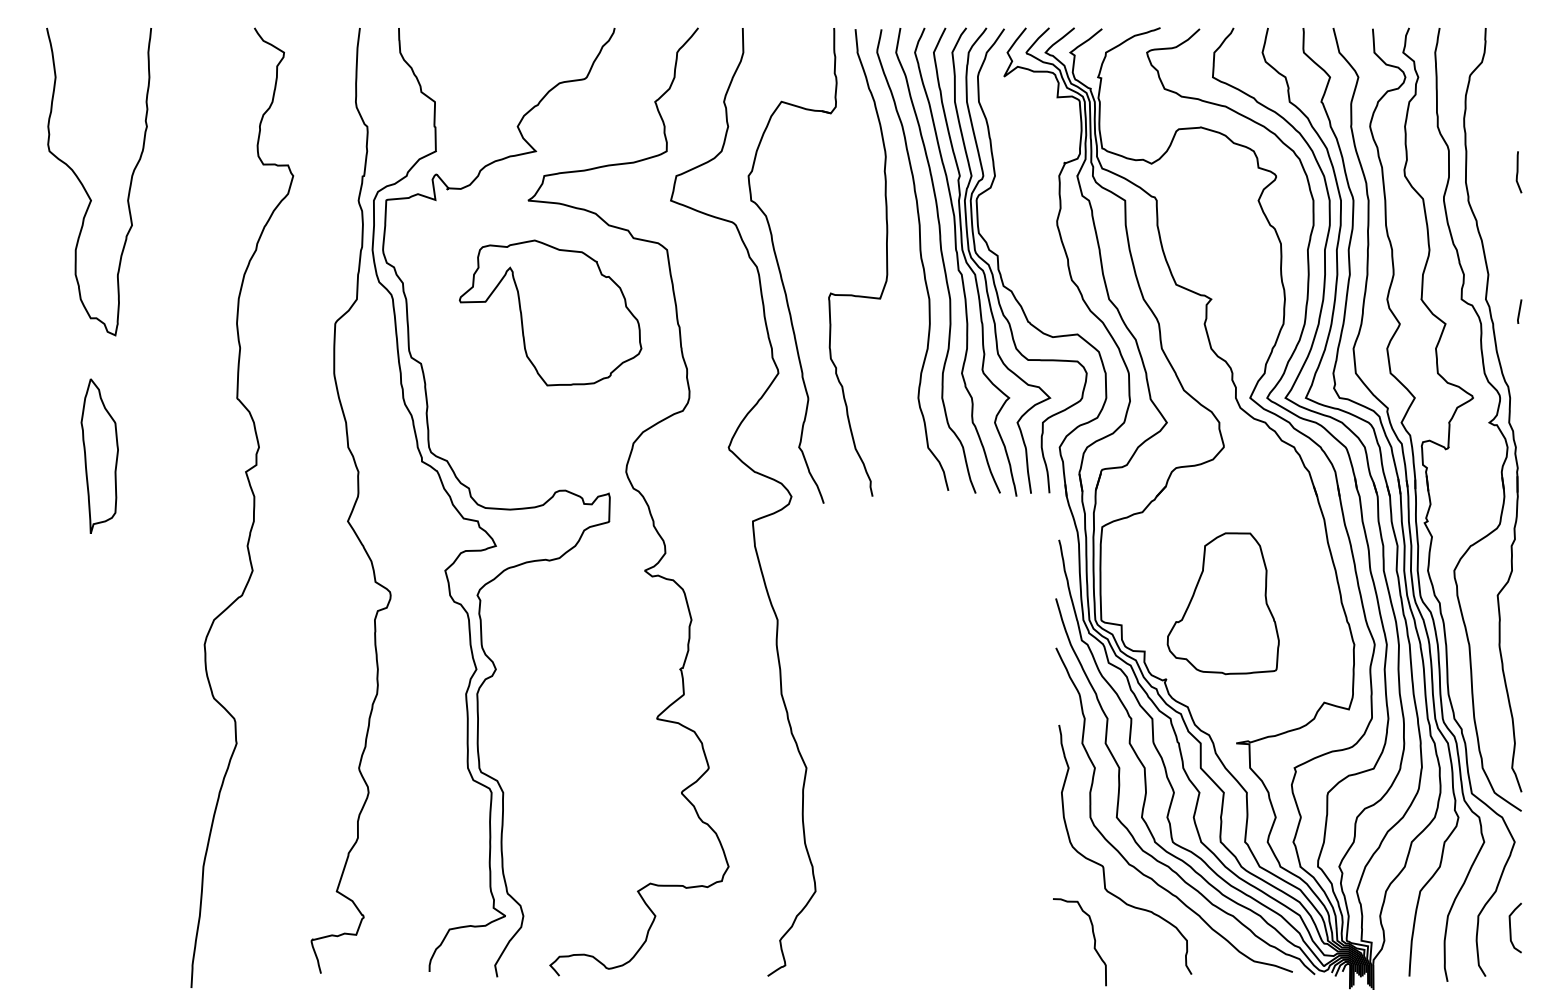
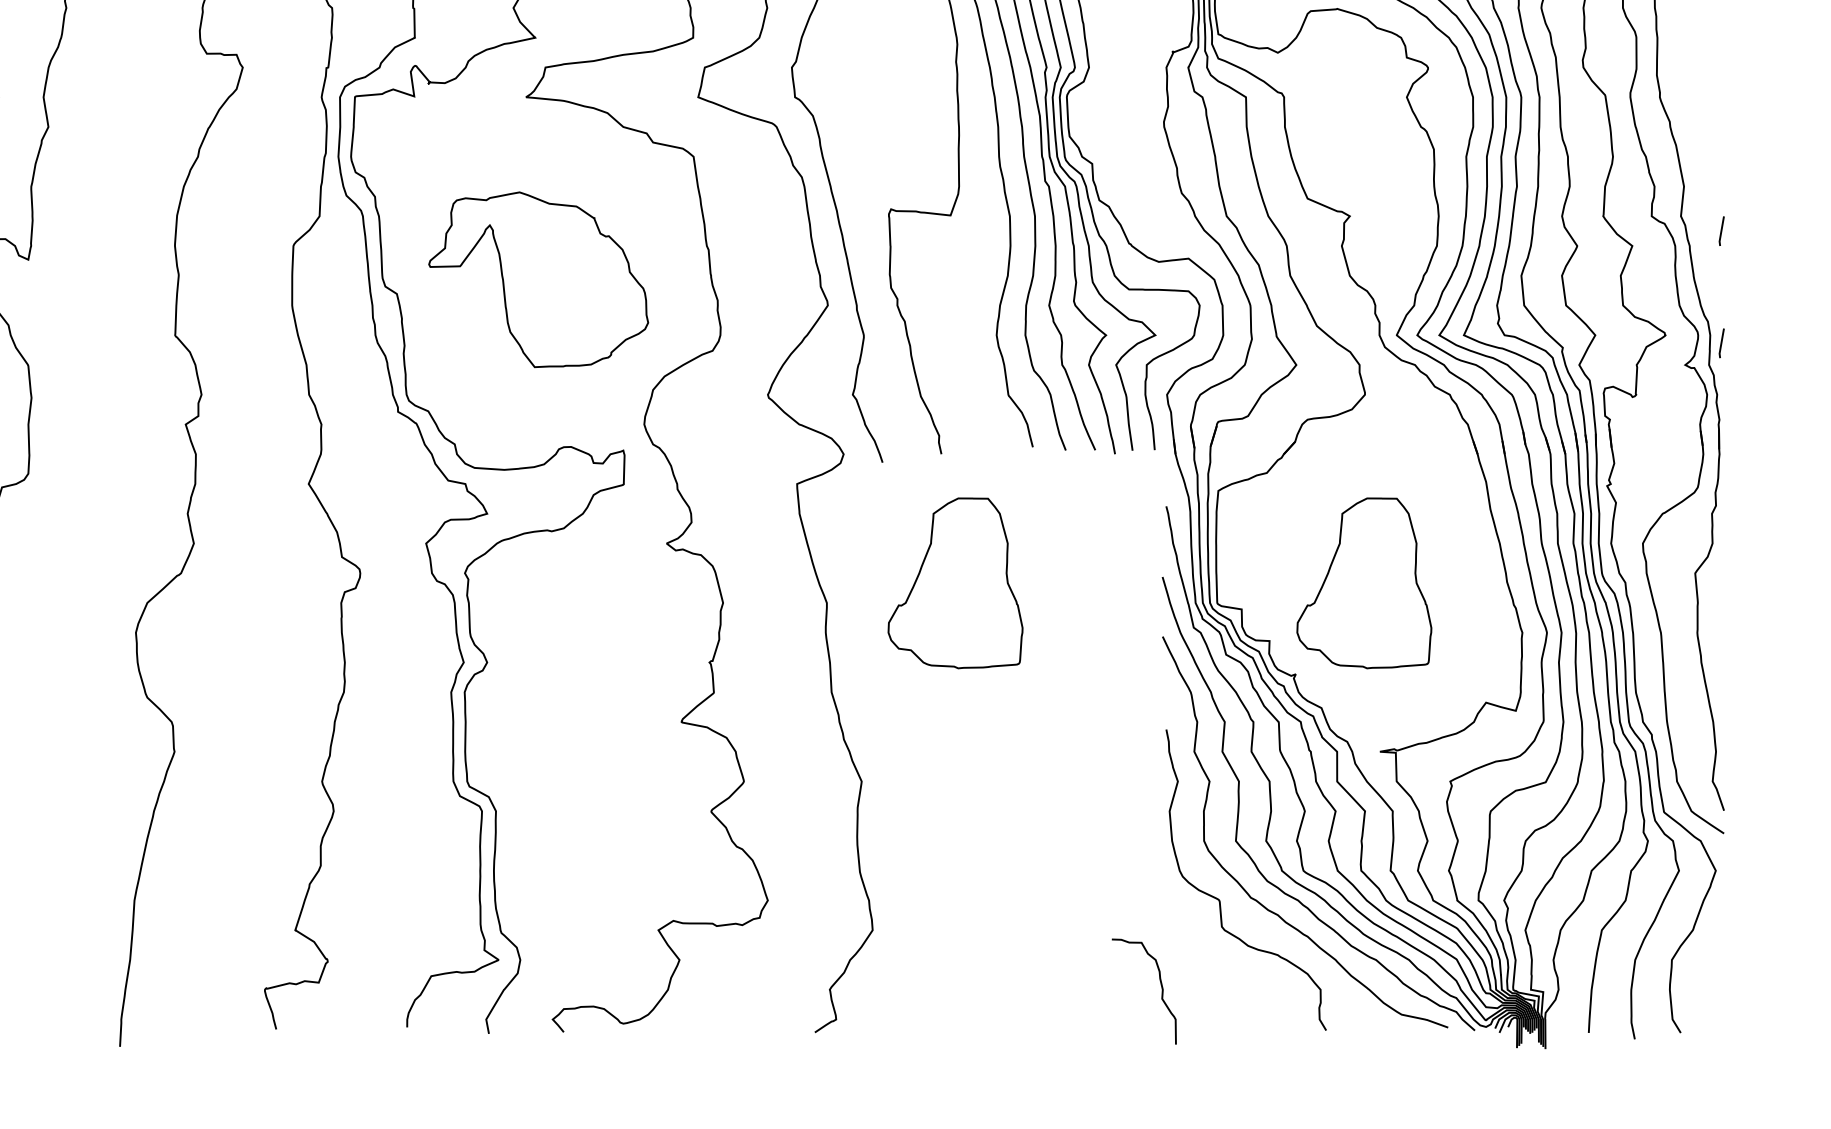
curve: (1518, 172) -> (1720, 63), removed
part: (550, 312) -> (538, 279), moved
line: (1519, 404) -> (1721, 343), added
part: (883, 603) -> (954, 583), added
curve: (1511, 927) -> (1711, 973), removed
curve: (1093, 938) -> (1160, 987), moved

